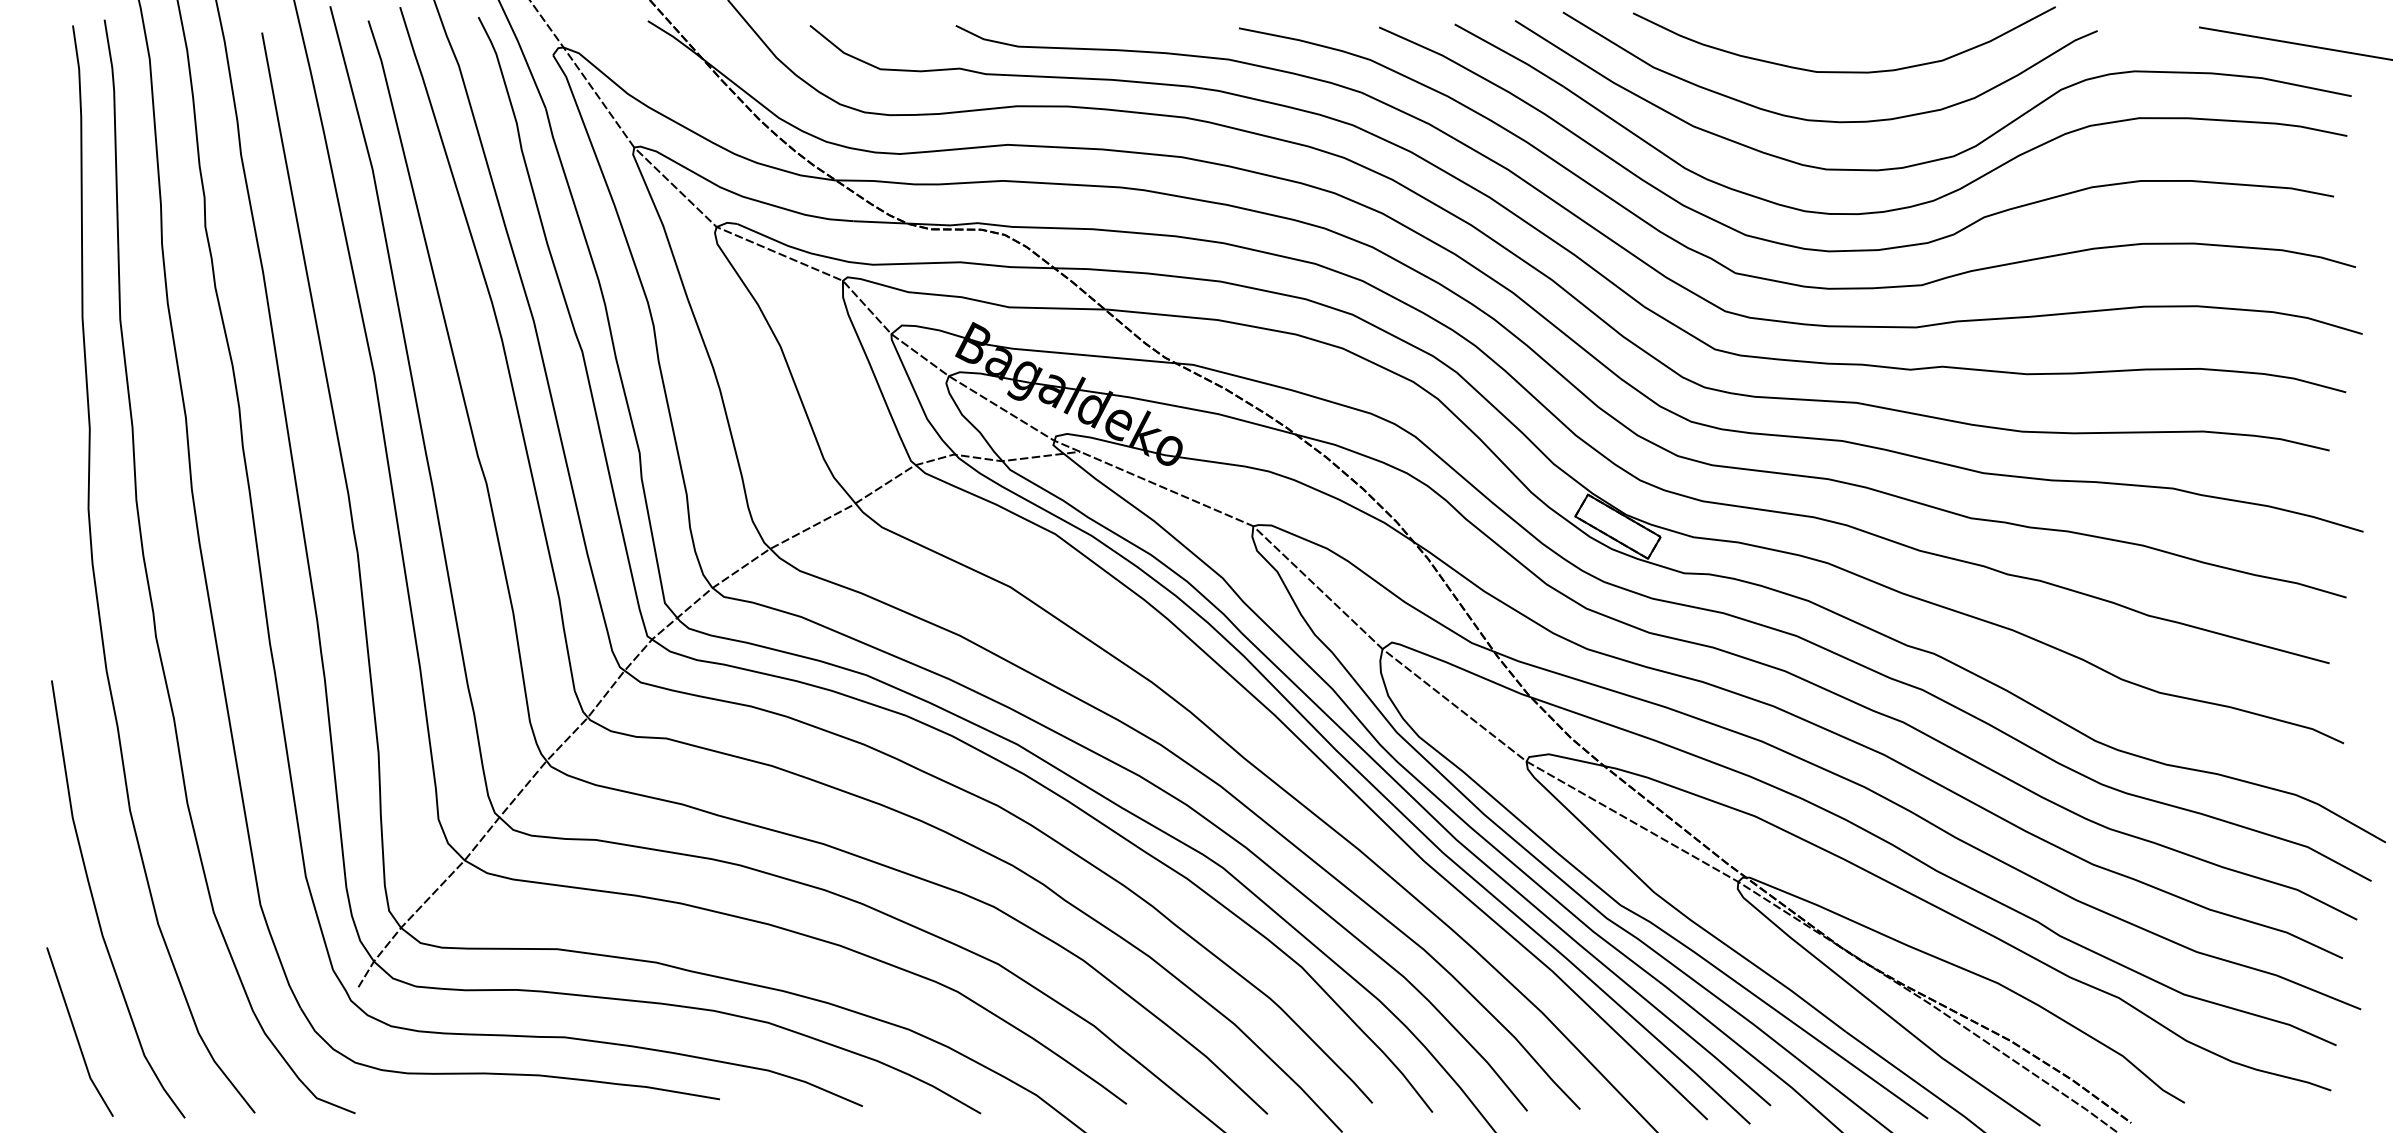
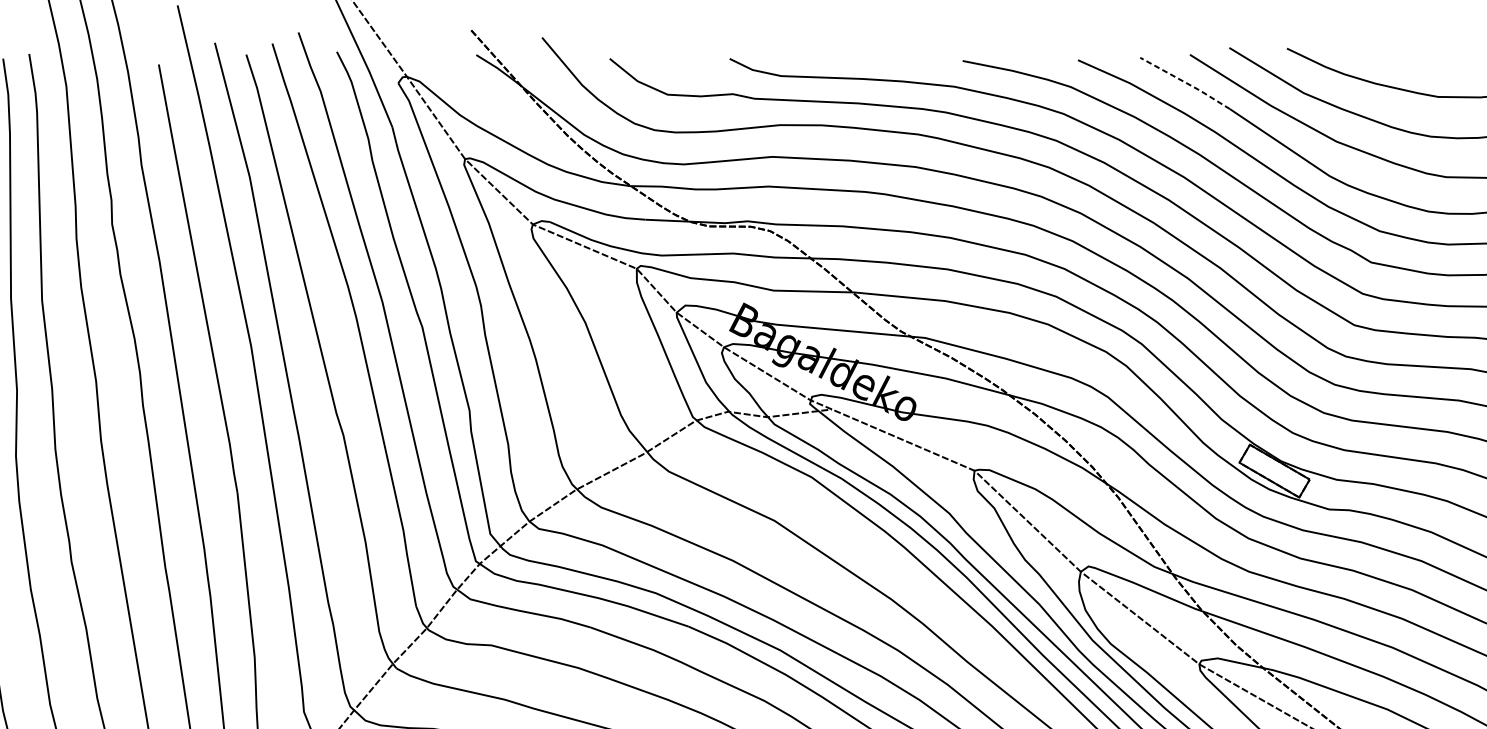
line: (1509, 54) -> (1185, 82), solid -> dashed

